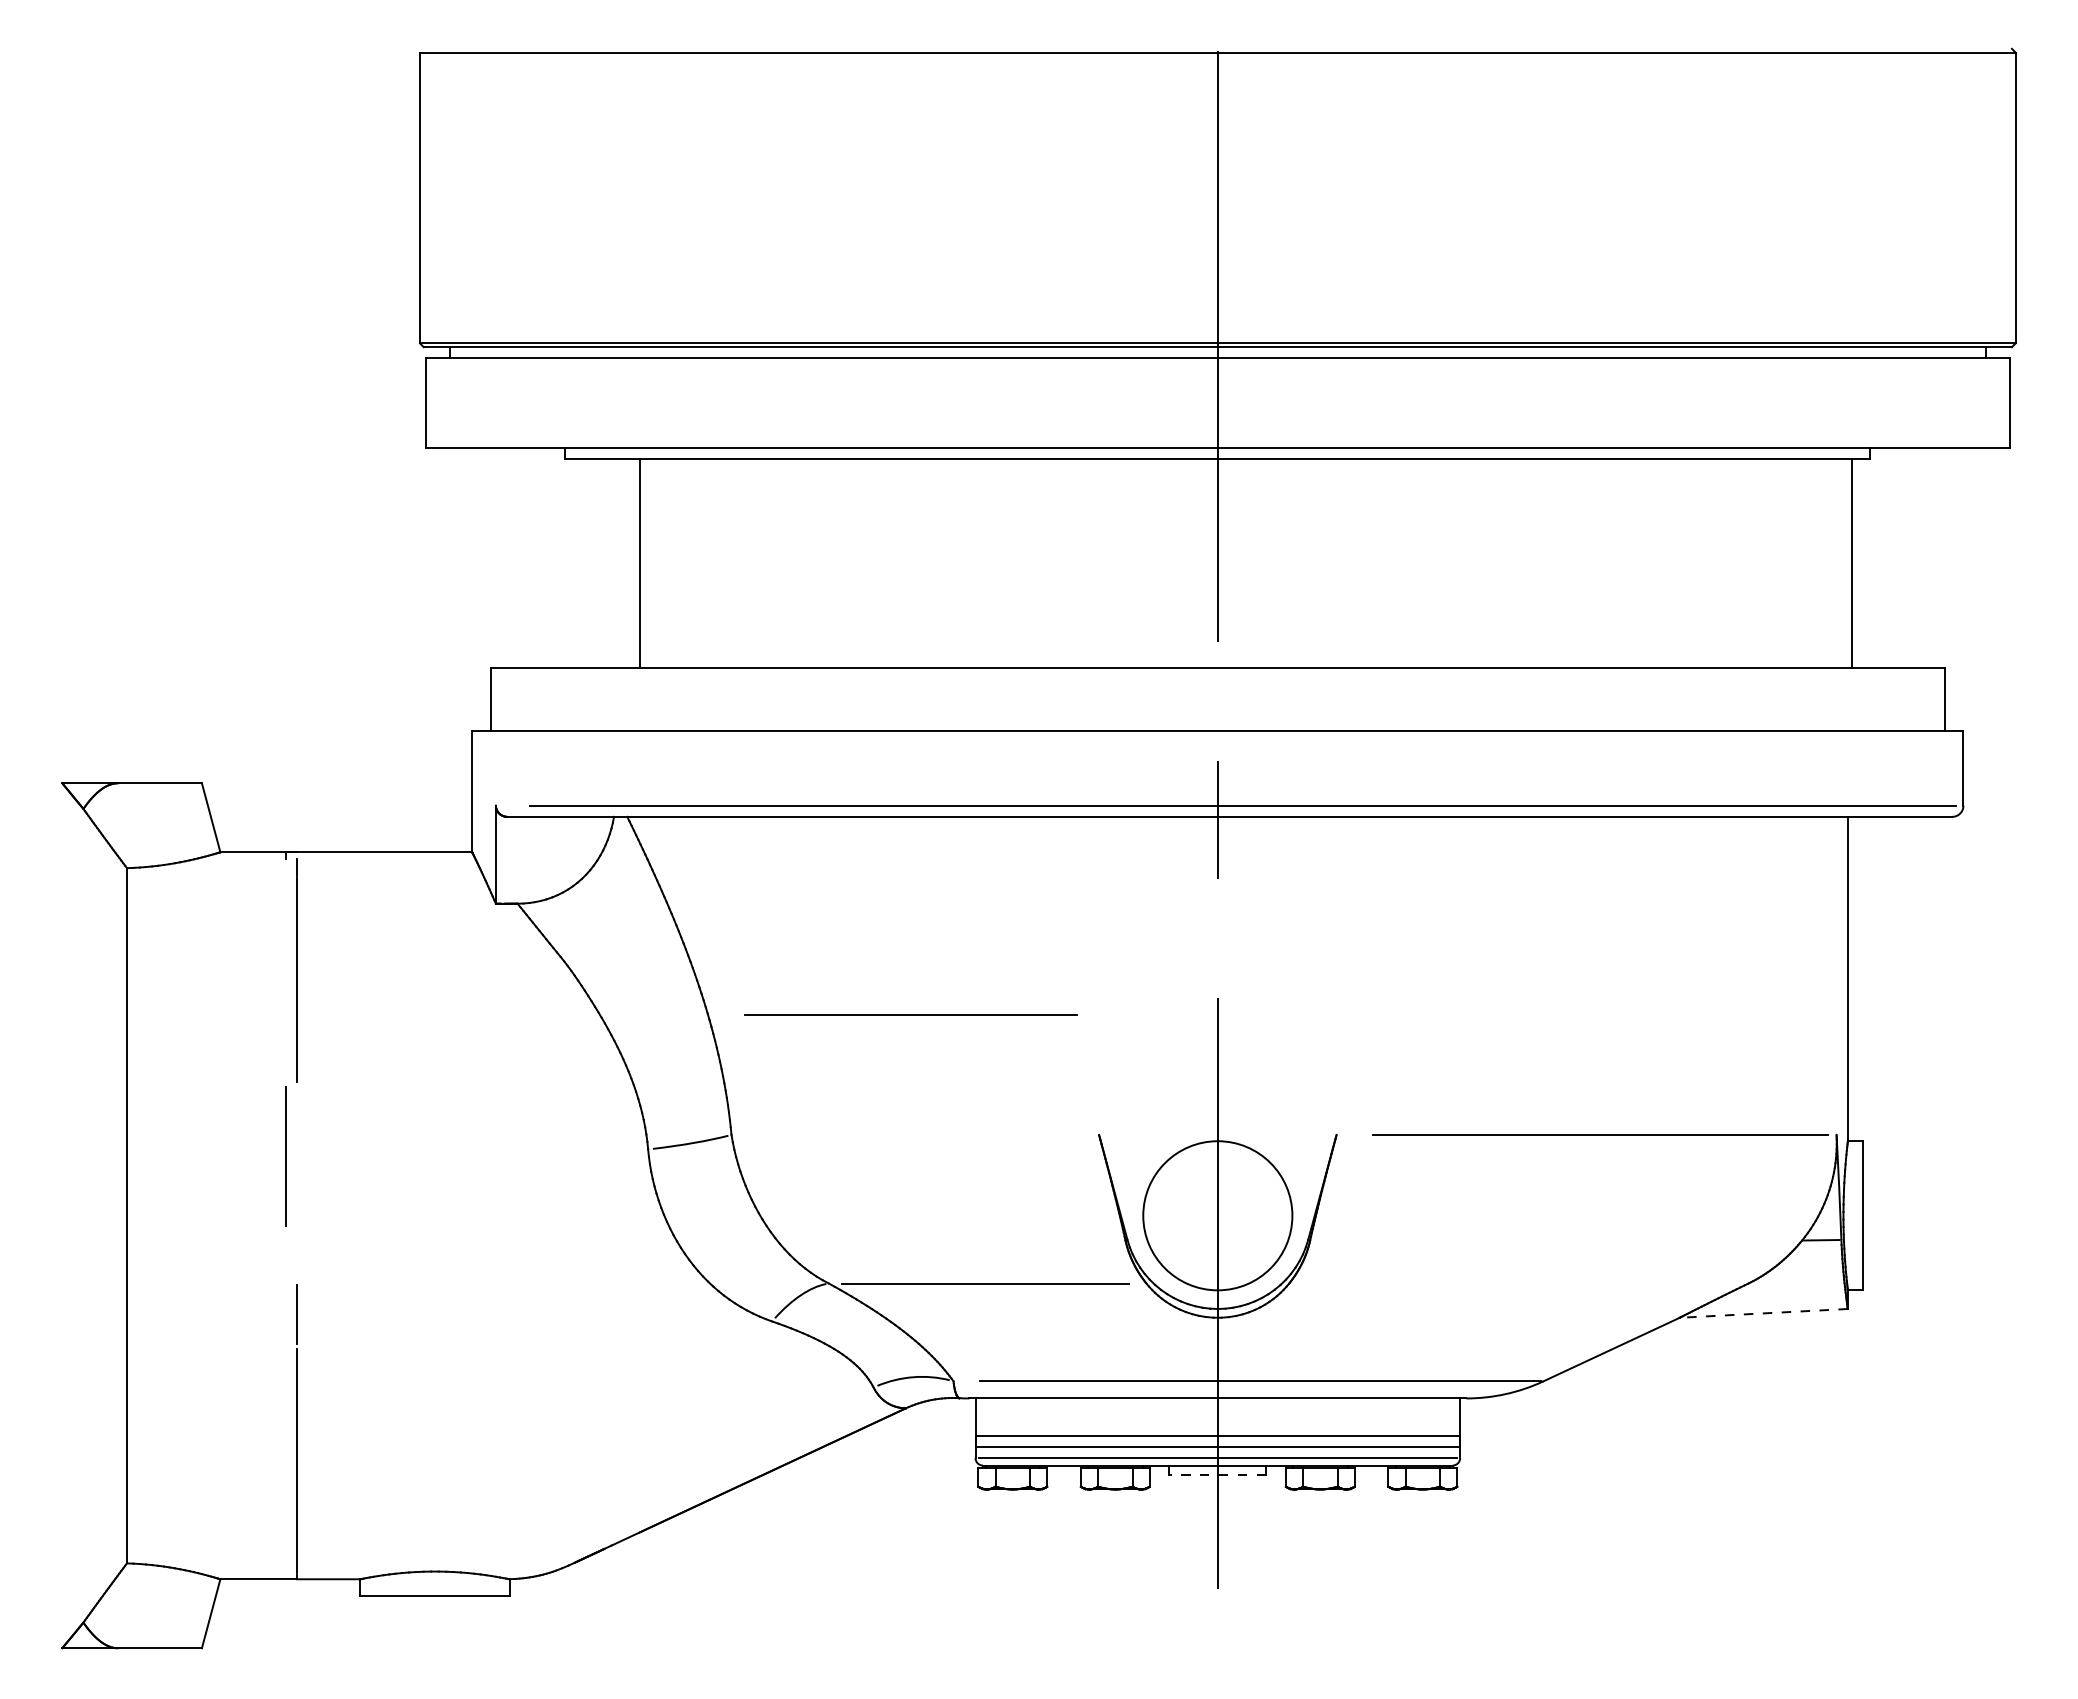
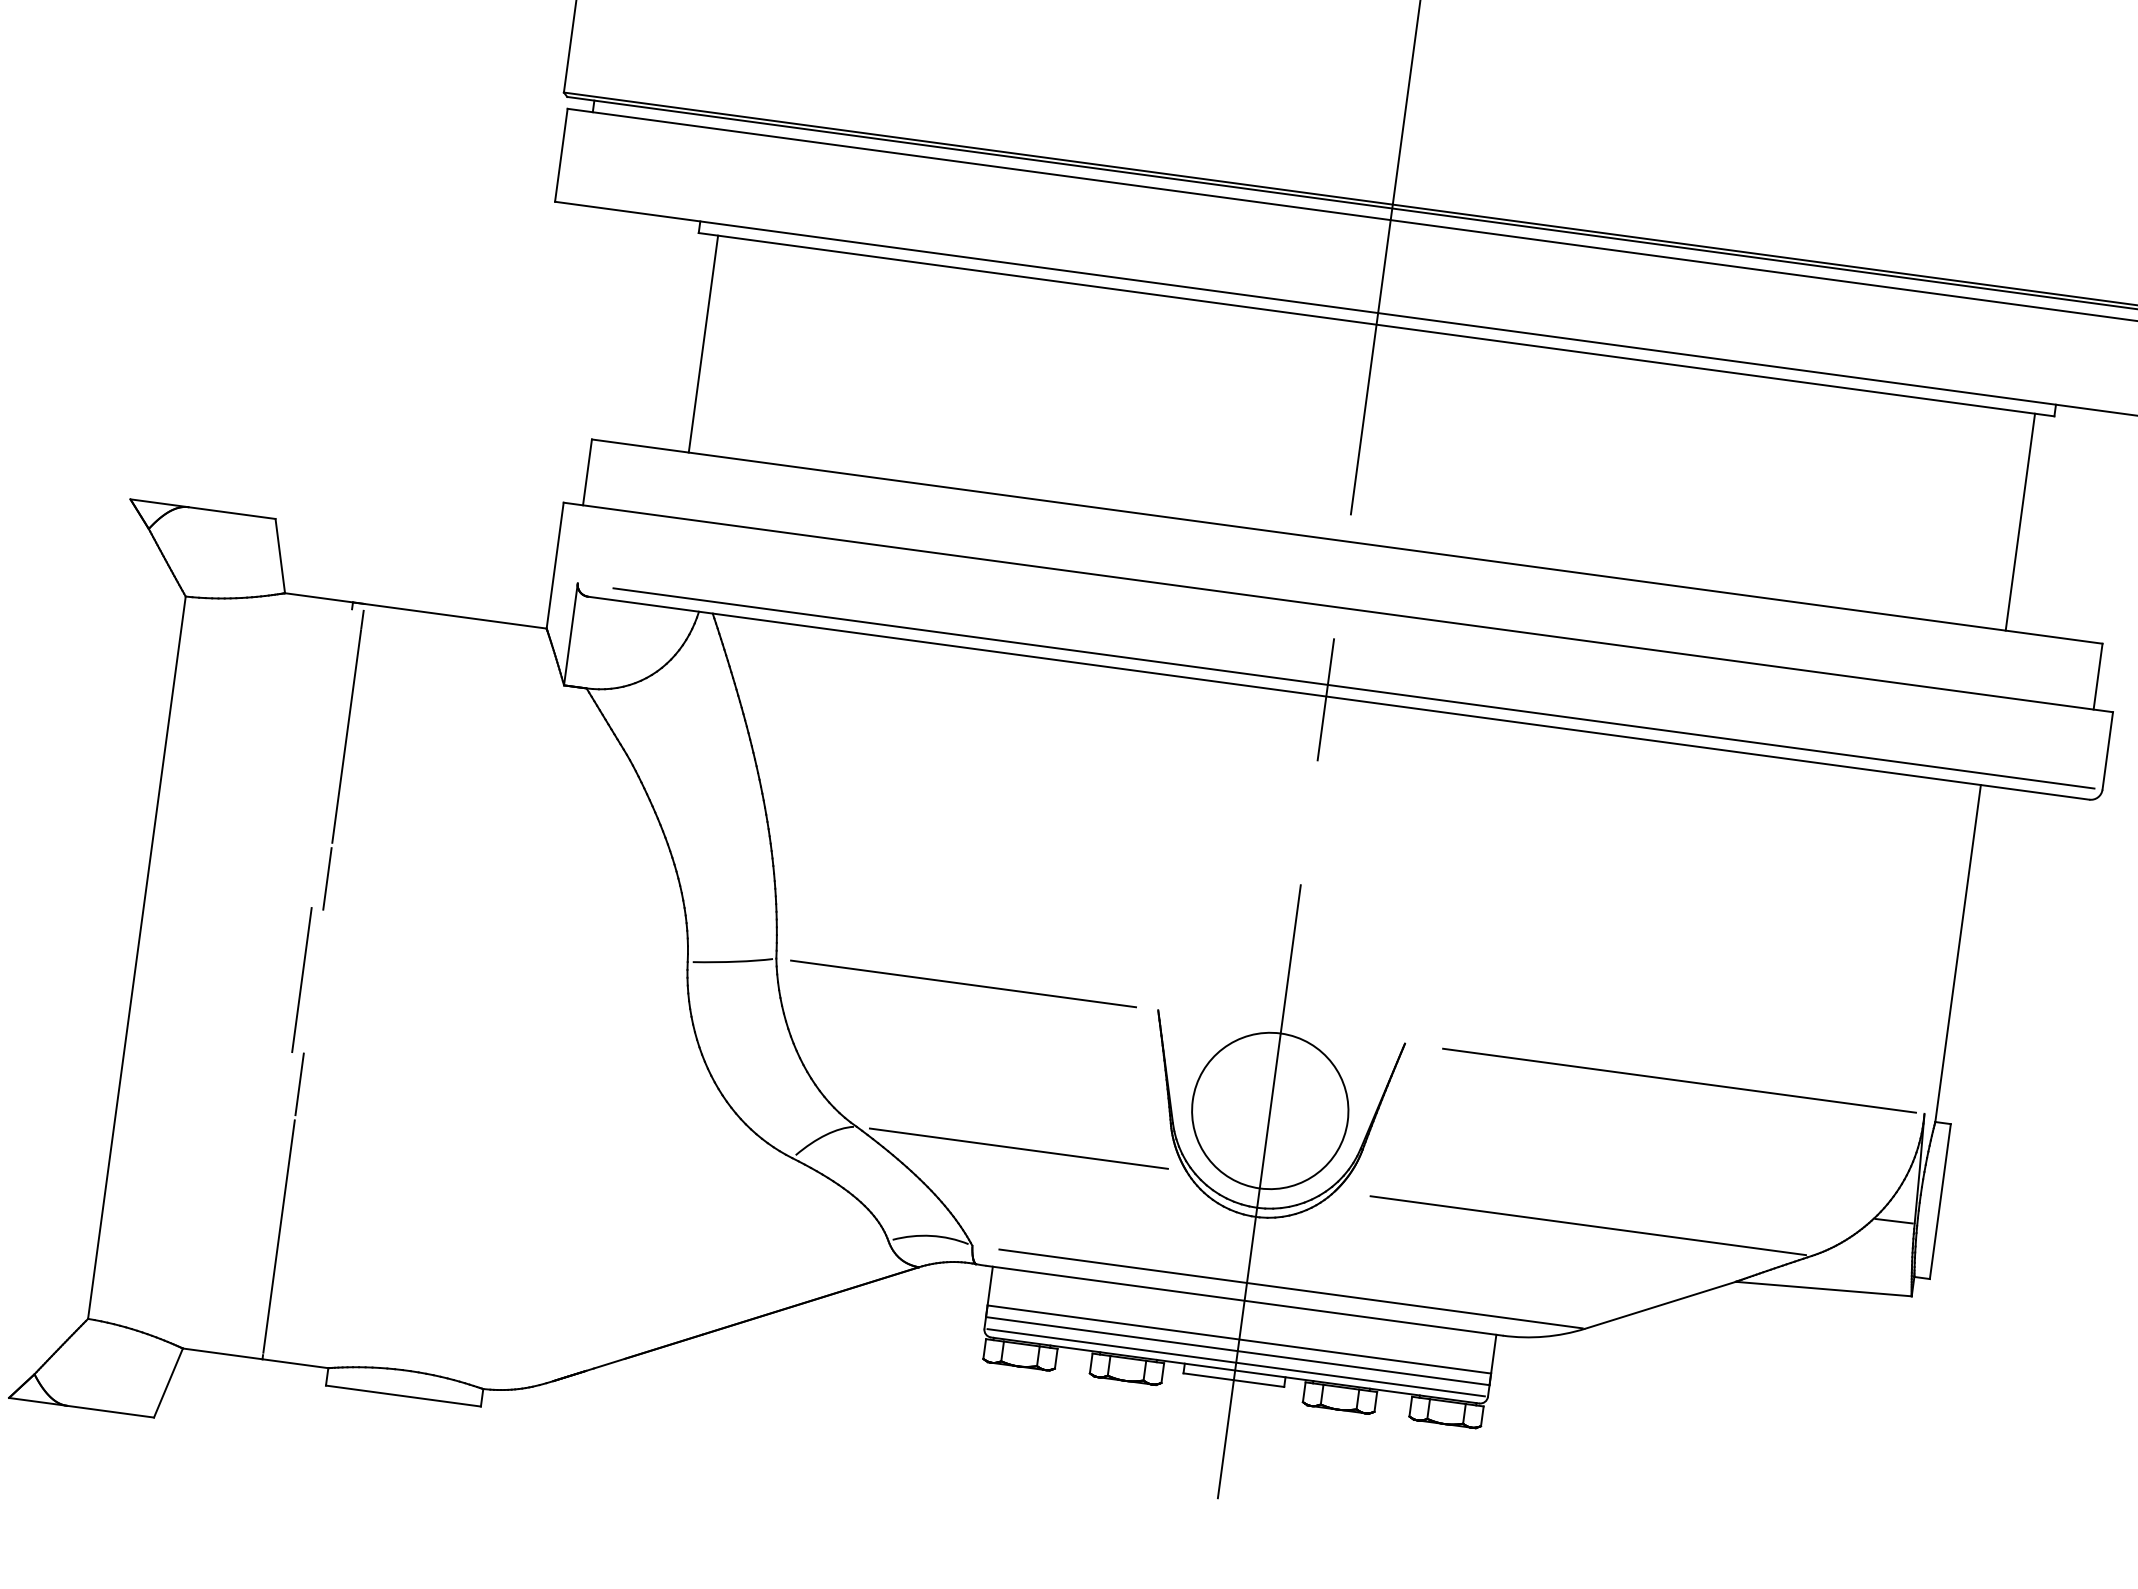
line: (640, 562) -> (704, 343), moved
line: (910, 1014) -> (963, 983), moved
line: (297, 1116) -> (328, 878), added
line: (285, 1156) -> (301, 979), moved
line: (1532, 1283) -> (1587, 1225), added
line: (1763, 1313) -> (1823, 1289), dashed -> solid
line: (1217, 1474) -> (1233, 1379), dashed -> solid

